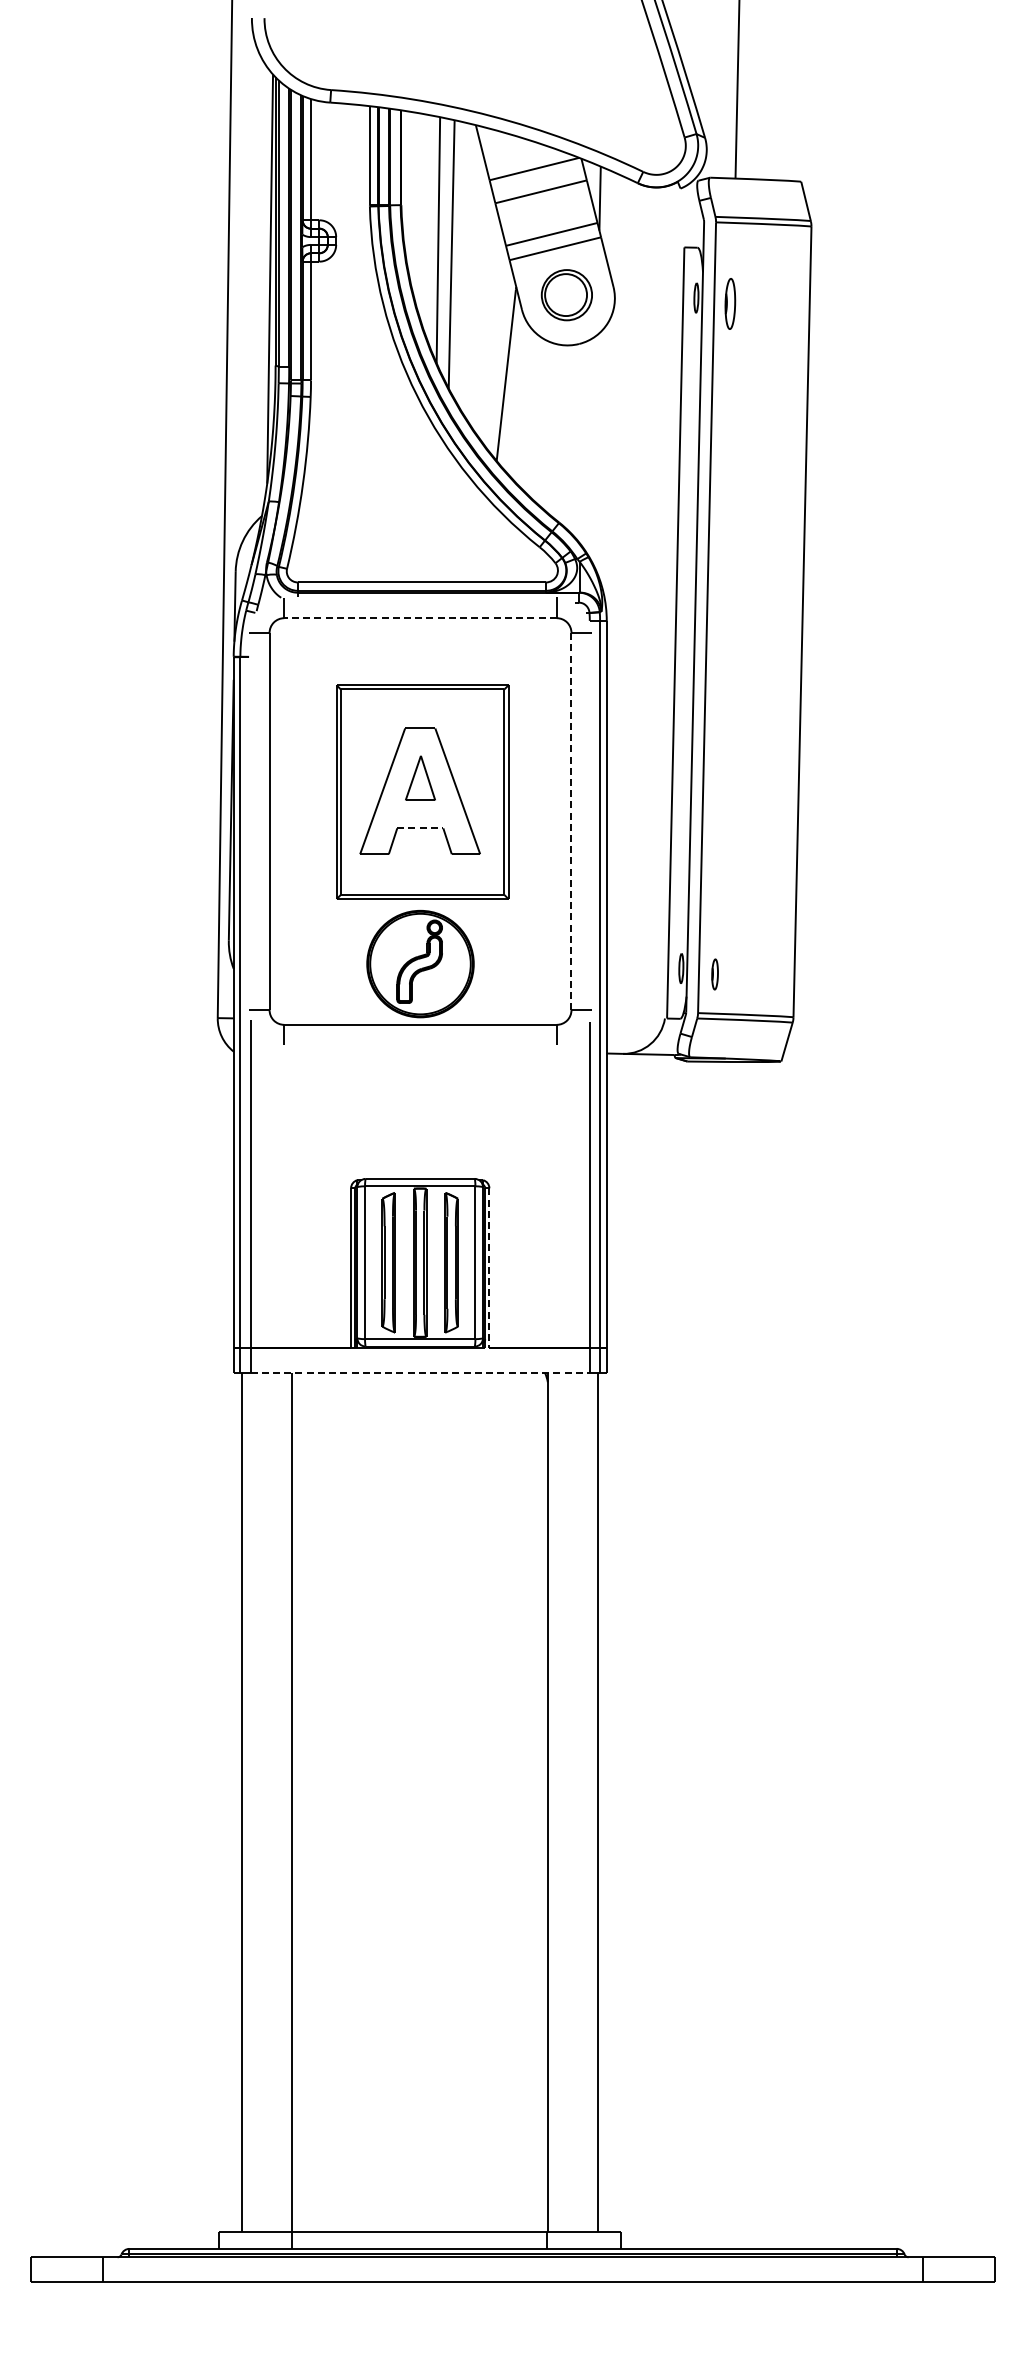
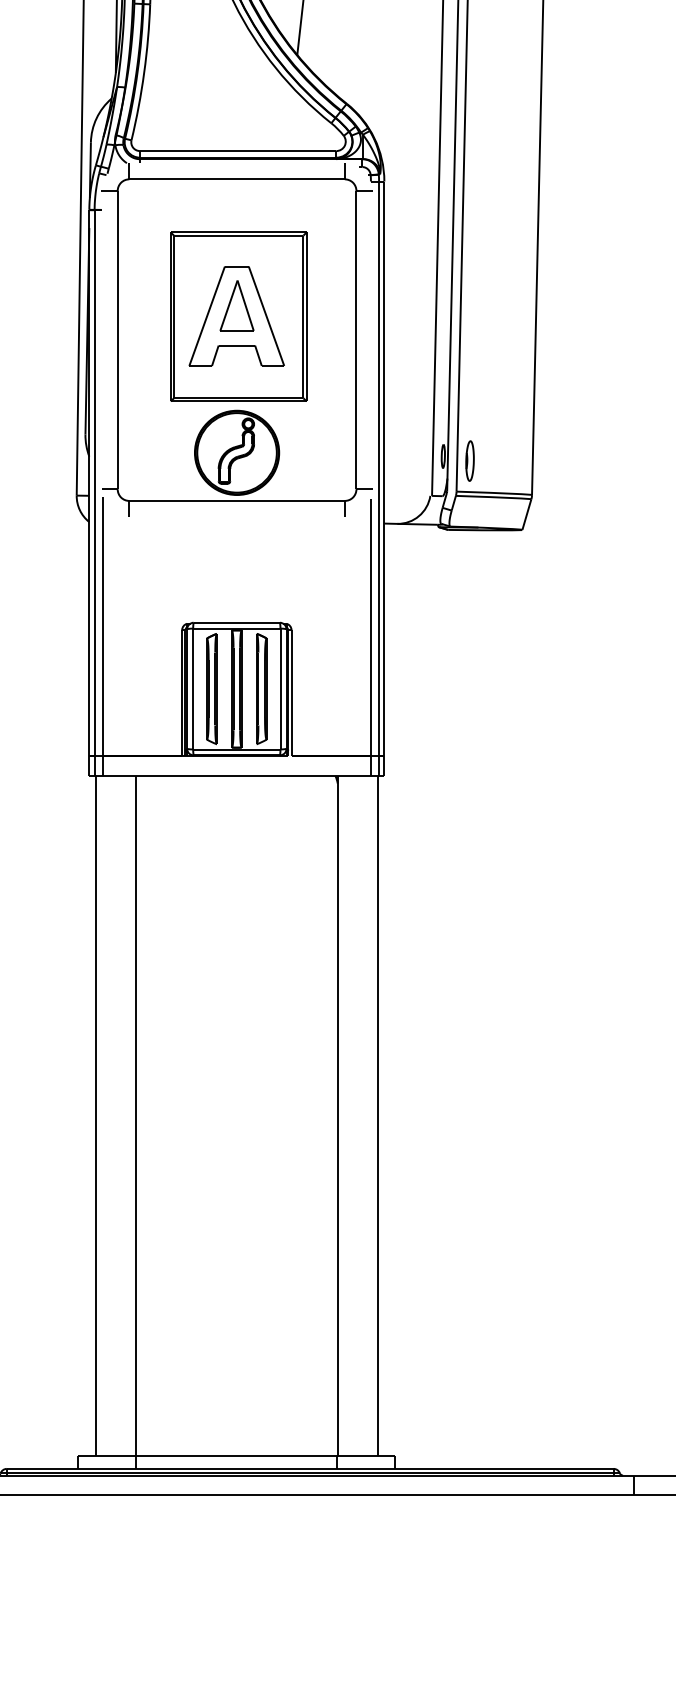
line: (420, 618) -> (237, 179), dashed -> solid
part: (420, 778) -> (237, 306), size x1.43
line: (571, 821) -> (356, 340), dashed -> solid
line: (420, 828) -> (237, 345), dashed -> solid
part: (714, 974) -> (469, 461), size x1.67
line: (489, 1267) -> (291, 692), dashed -> solid
line: (420, 1372) -> (237, 775), dashed -> solid

